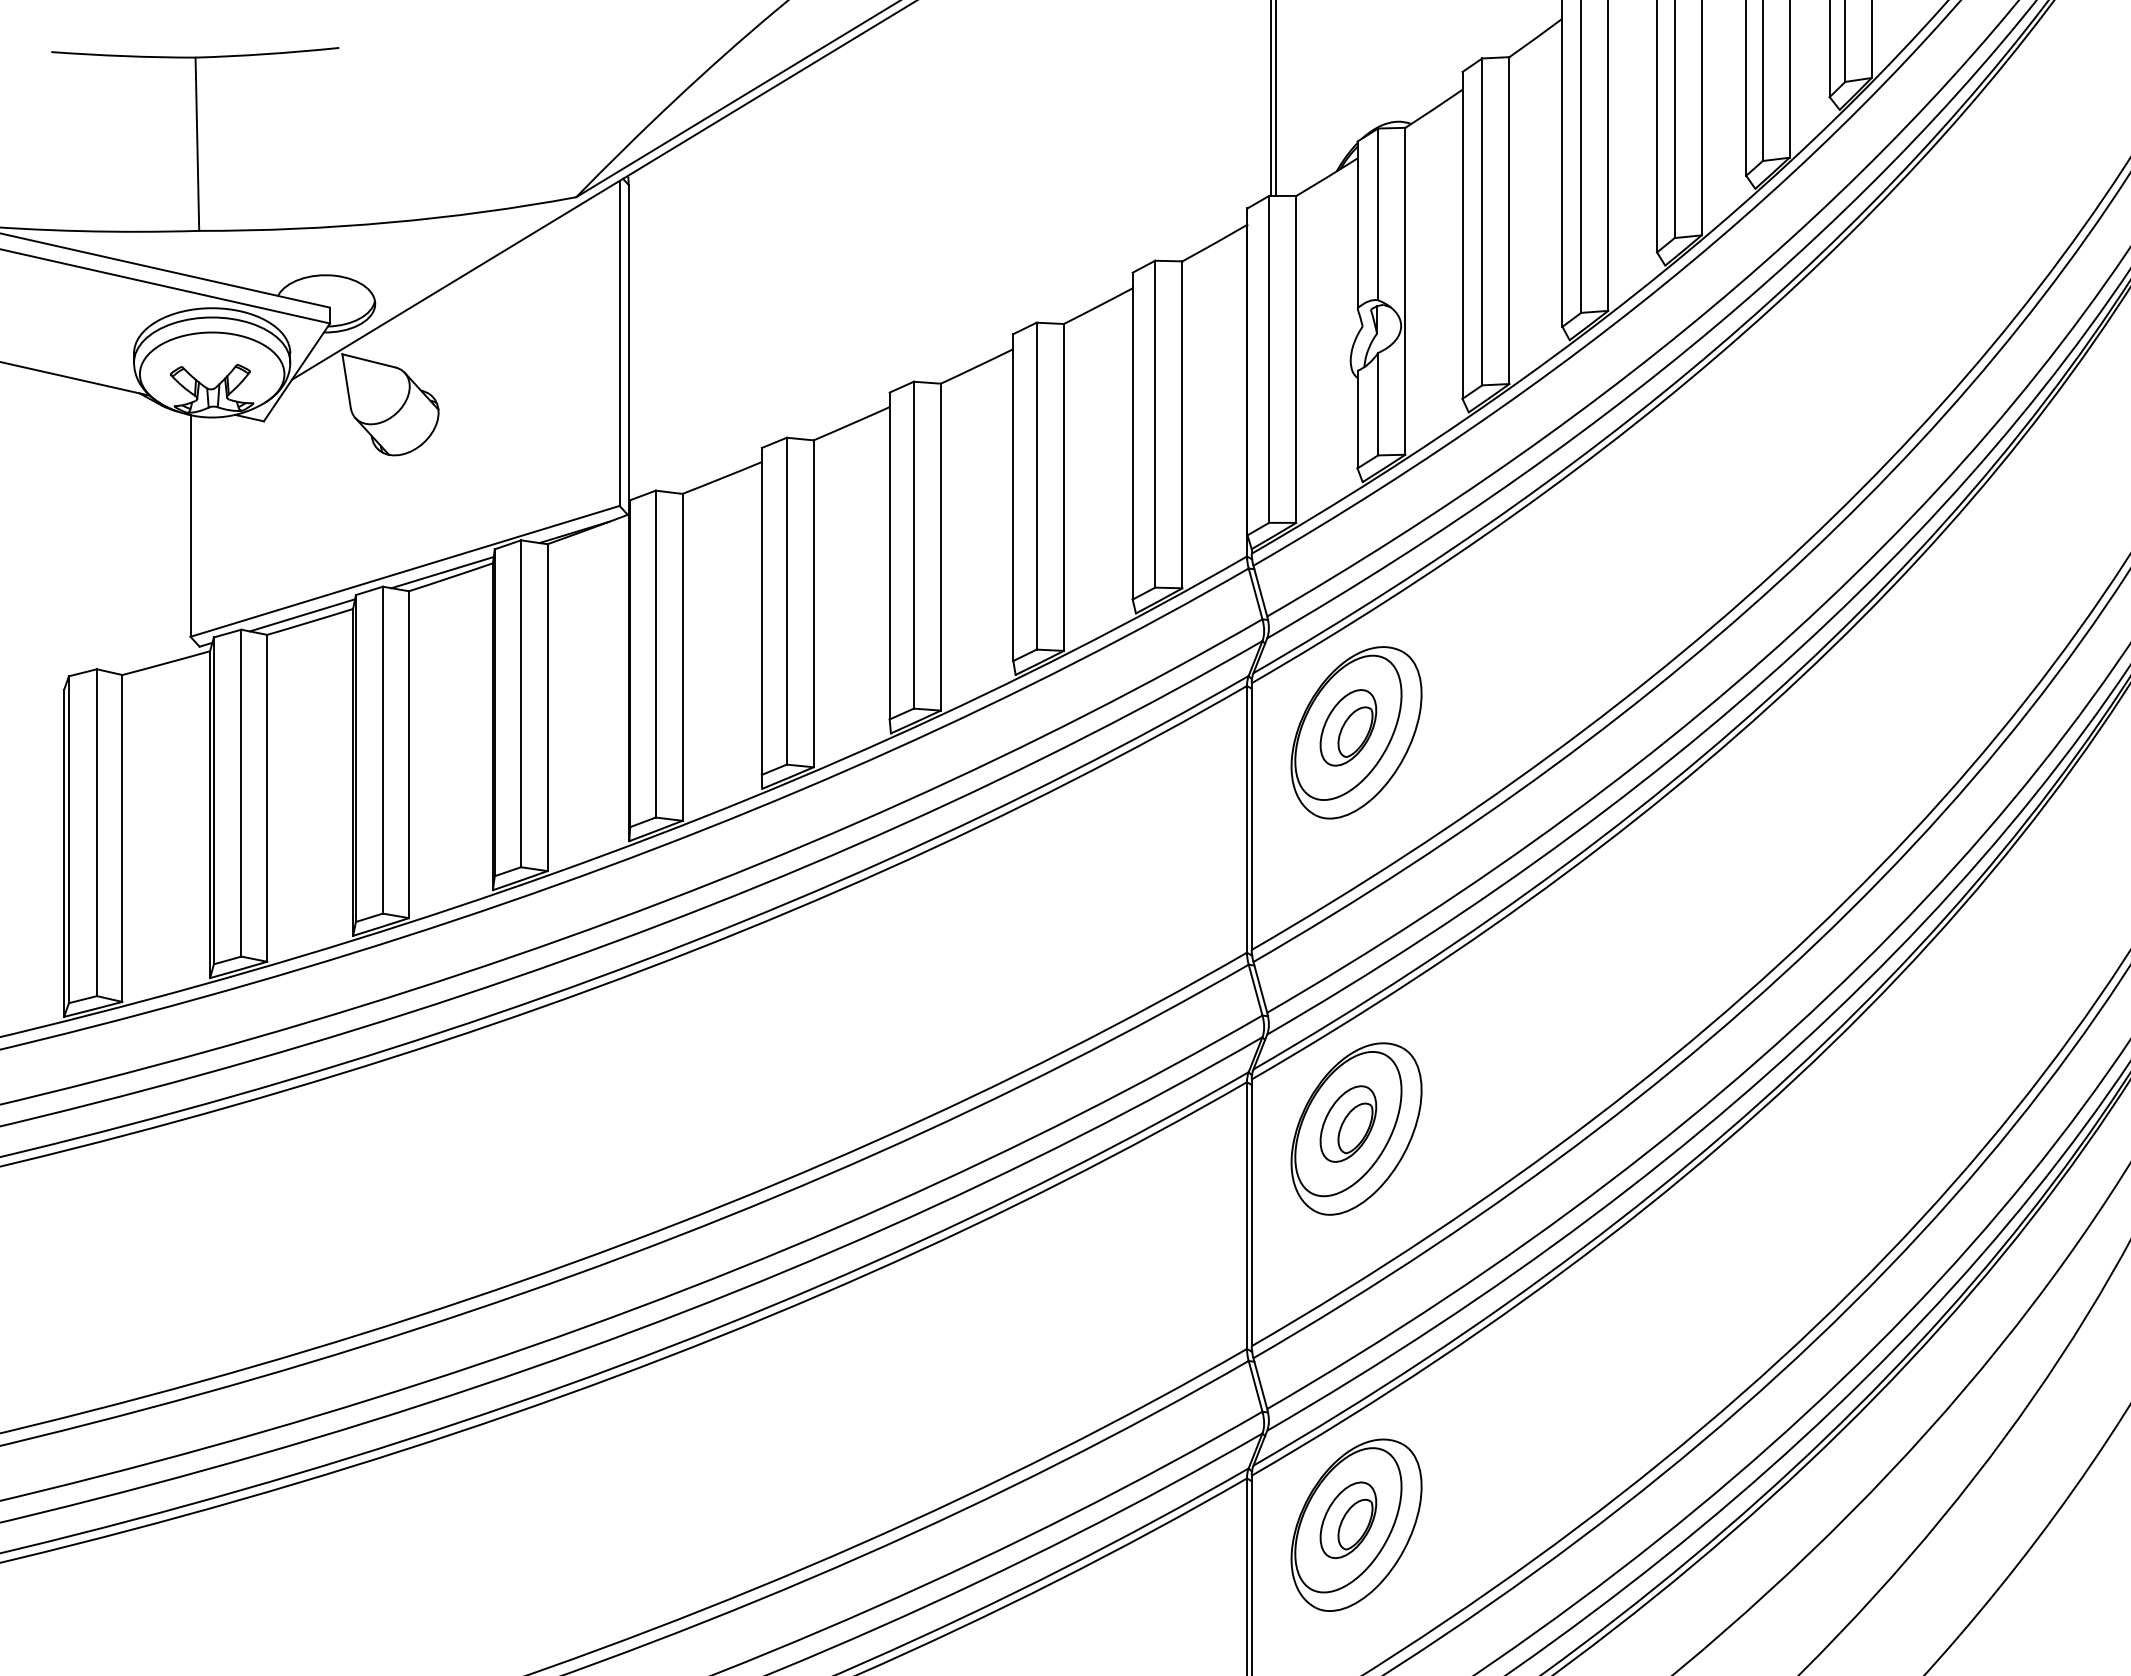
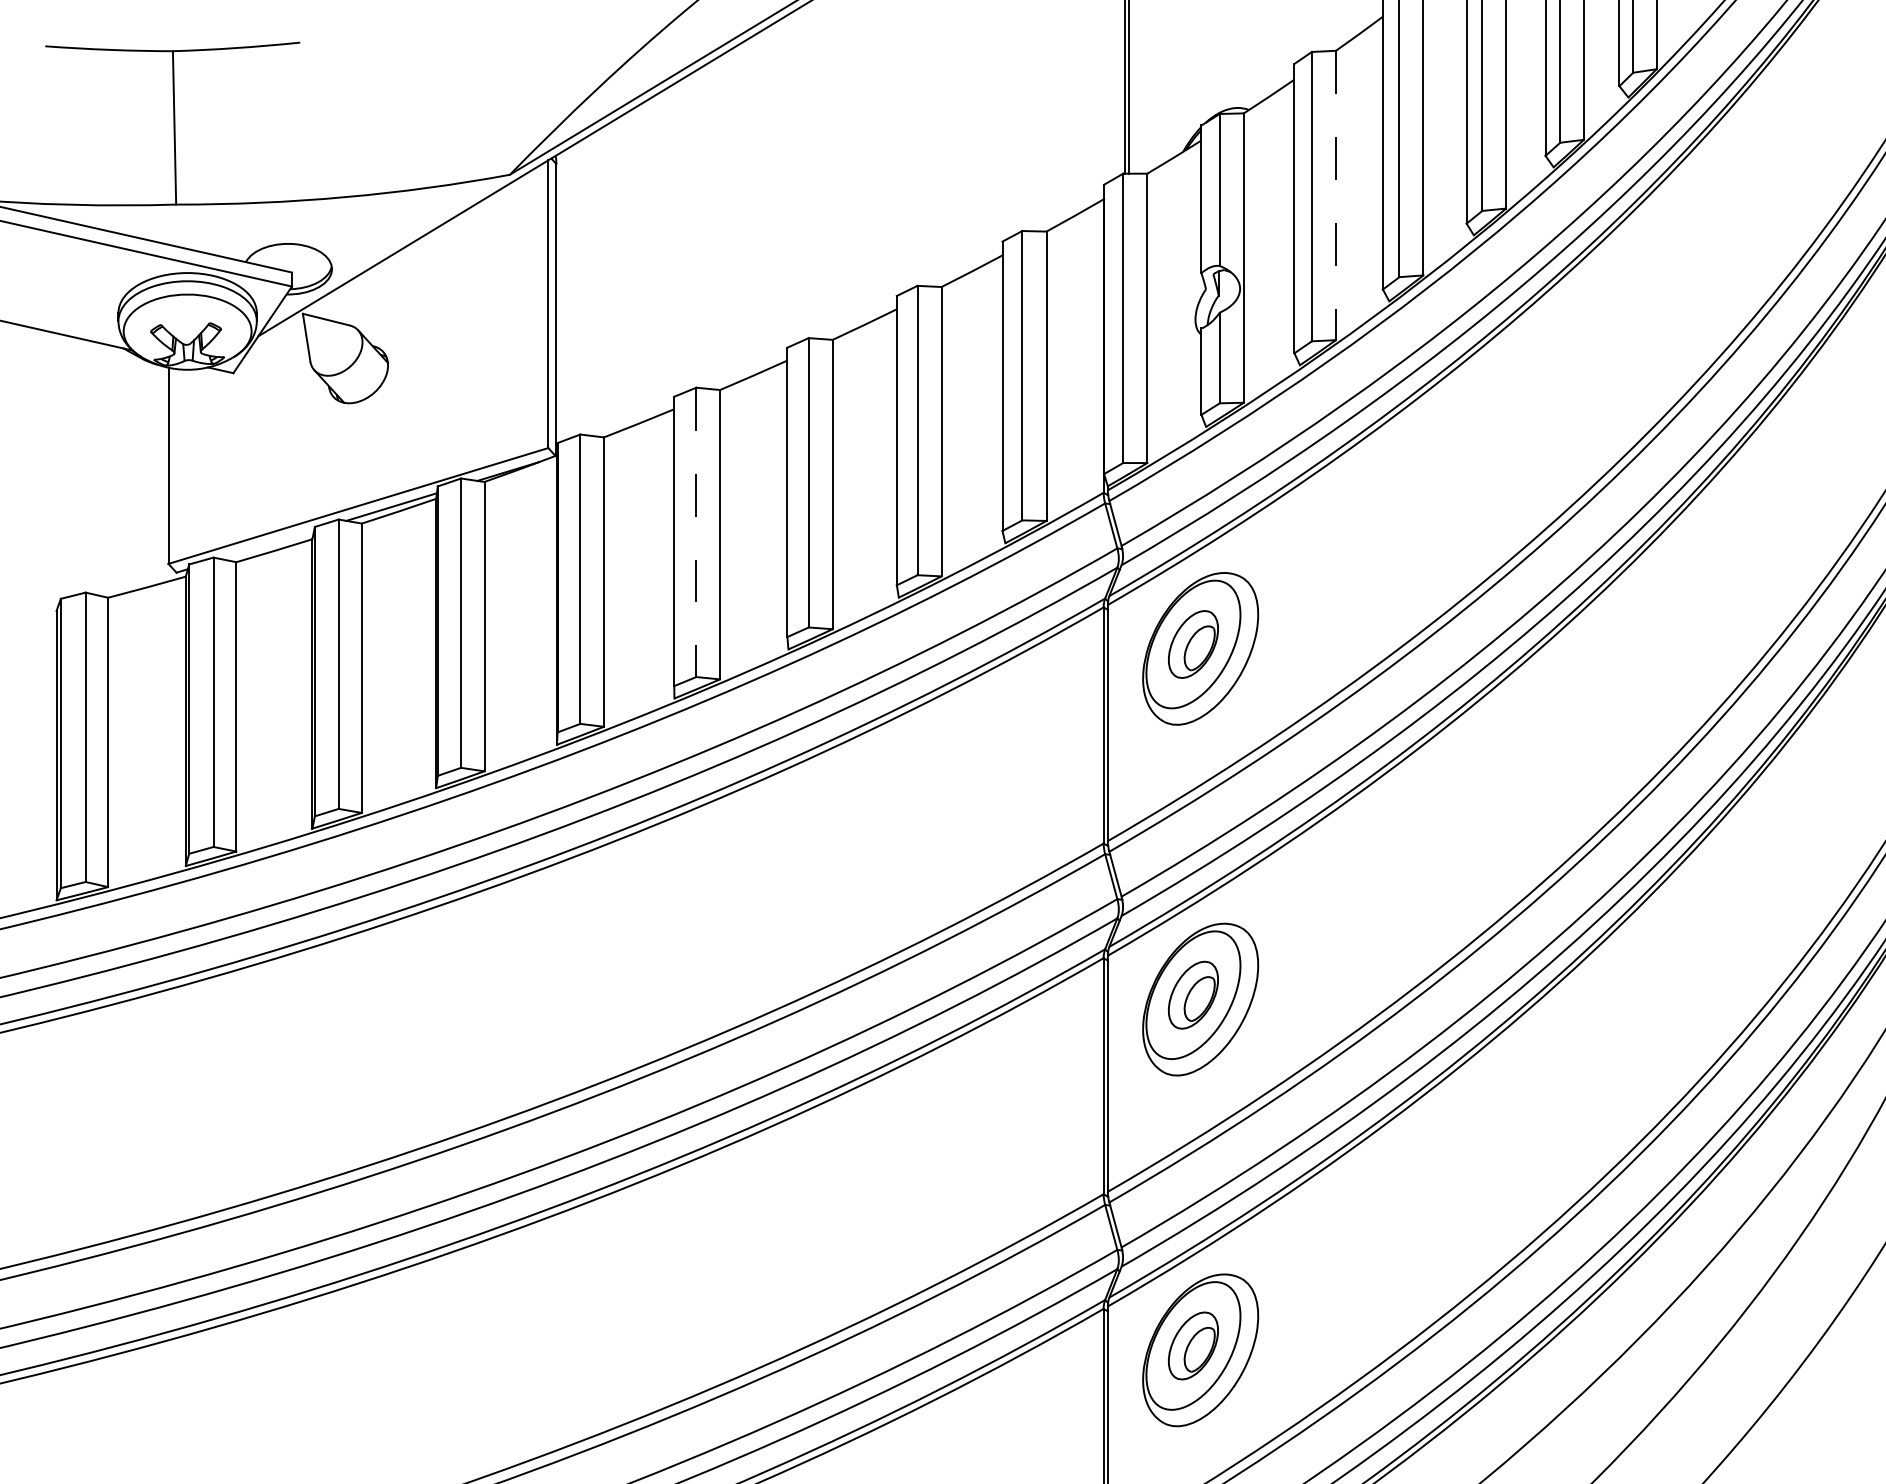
line: (1508, 220) -> (1335, 195), solid -> dashed
line: (787, 601) -> (696, 532), solid -> dashed
line: (302, 614) -> (267, 544), removed

